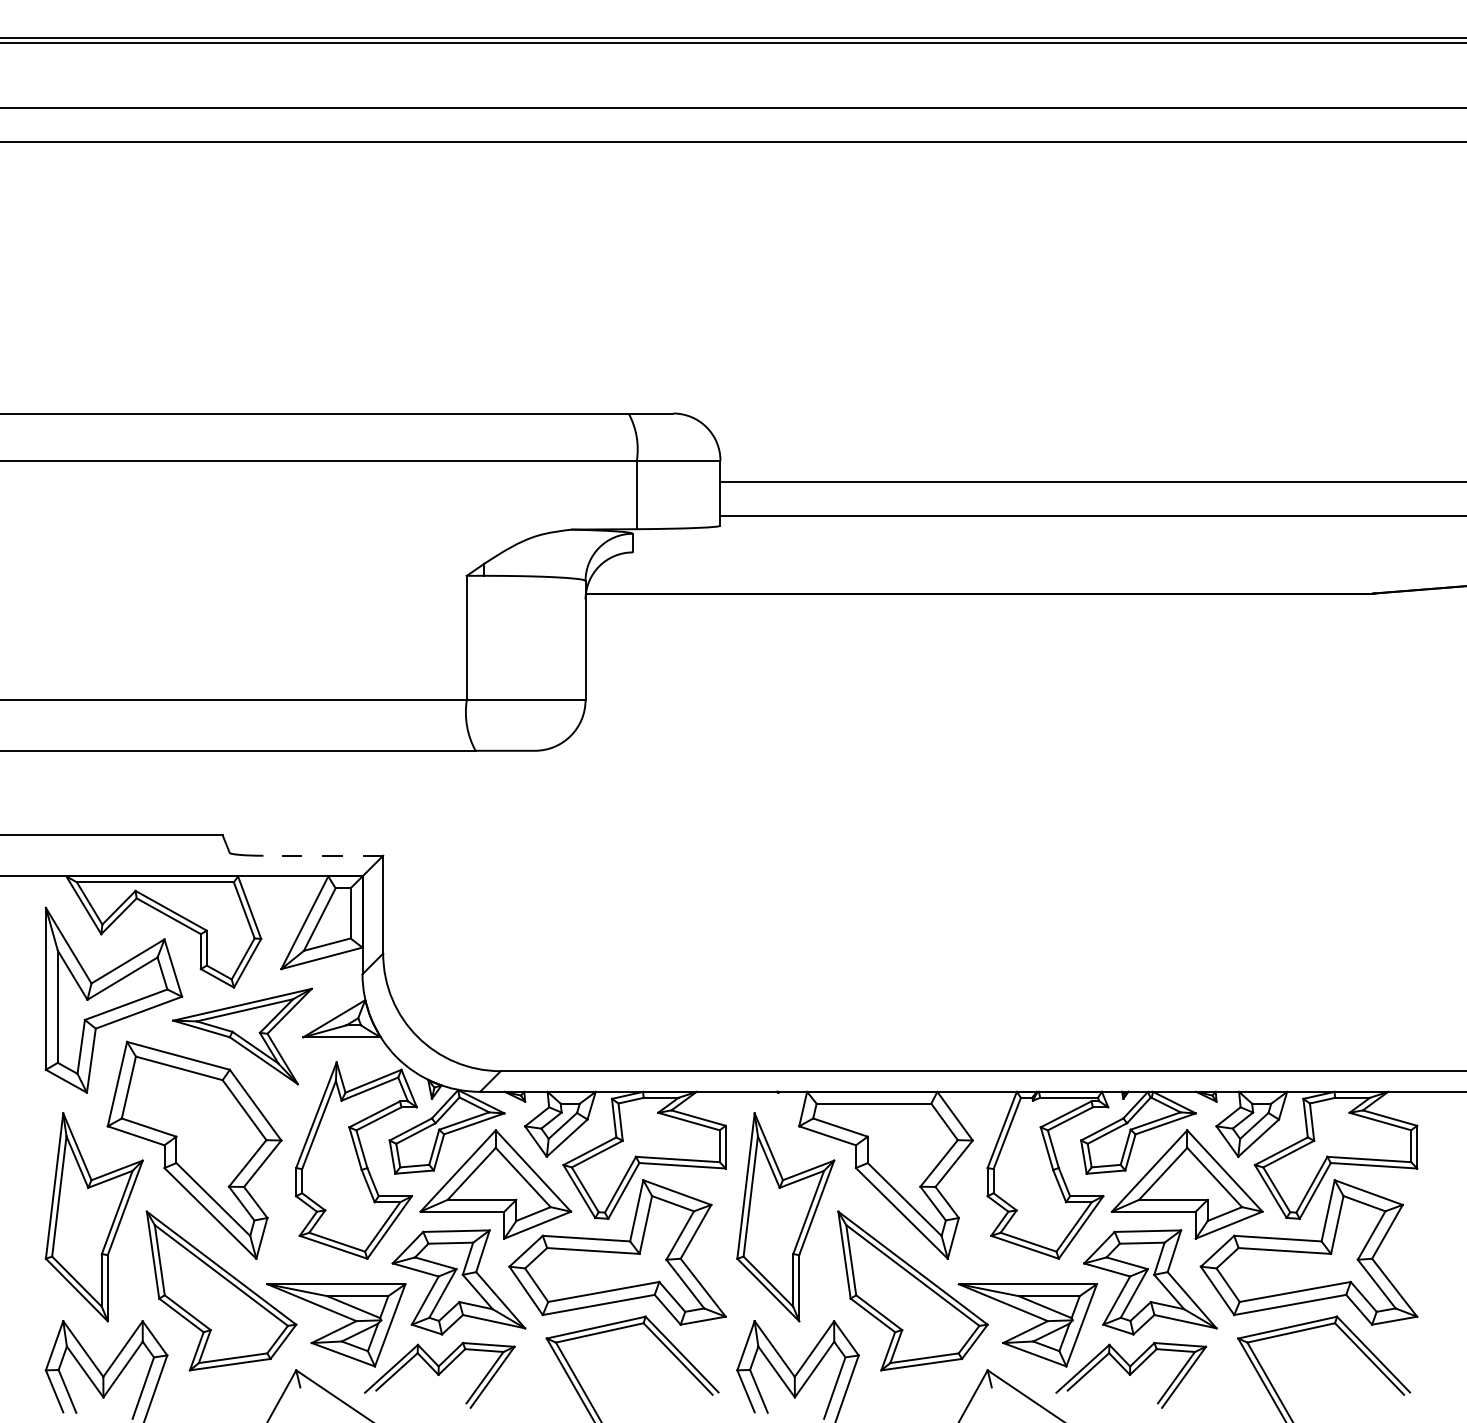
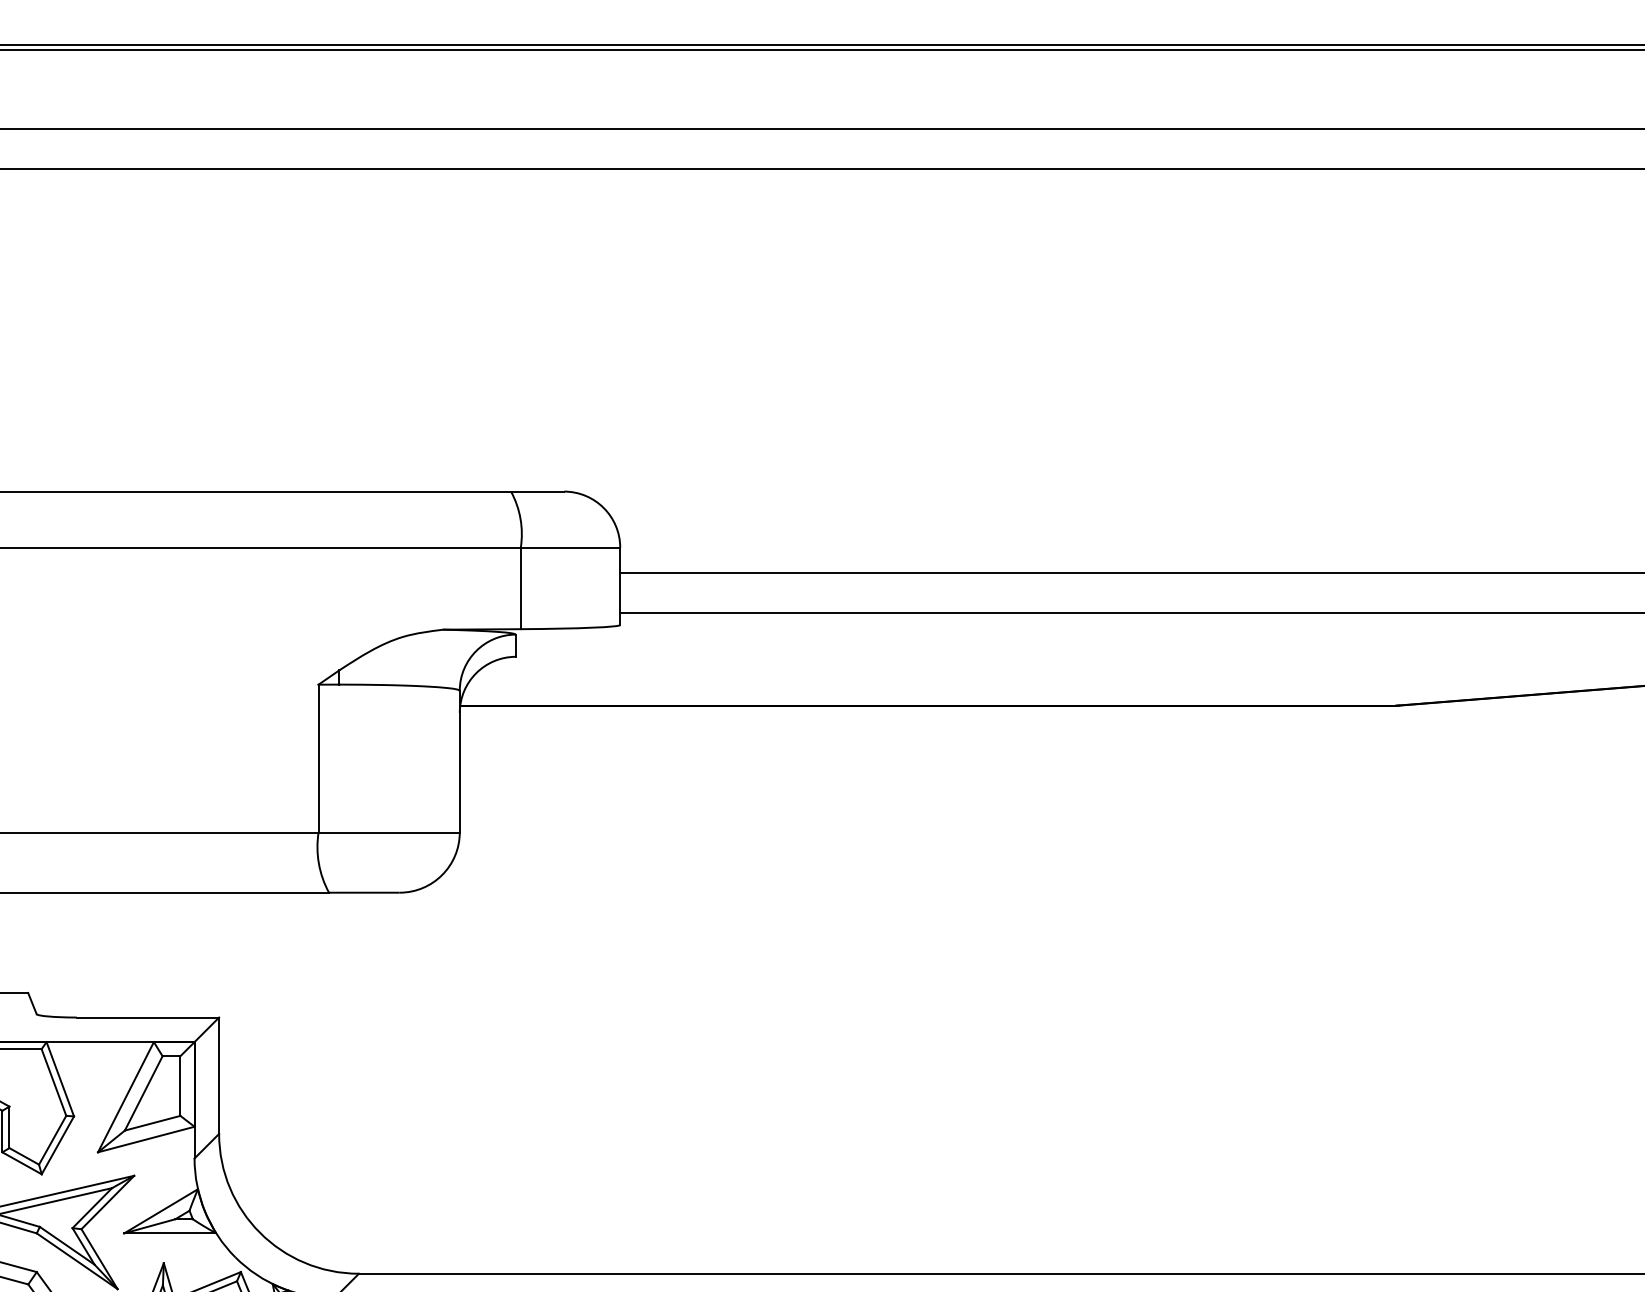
line: (323, 855) -> (148, 1017), dashed -> solid

